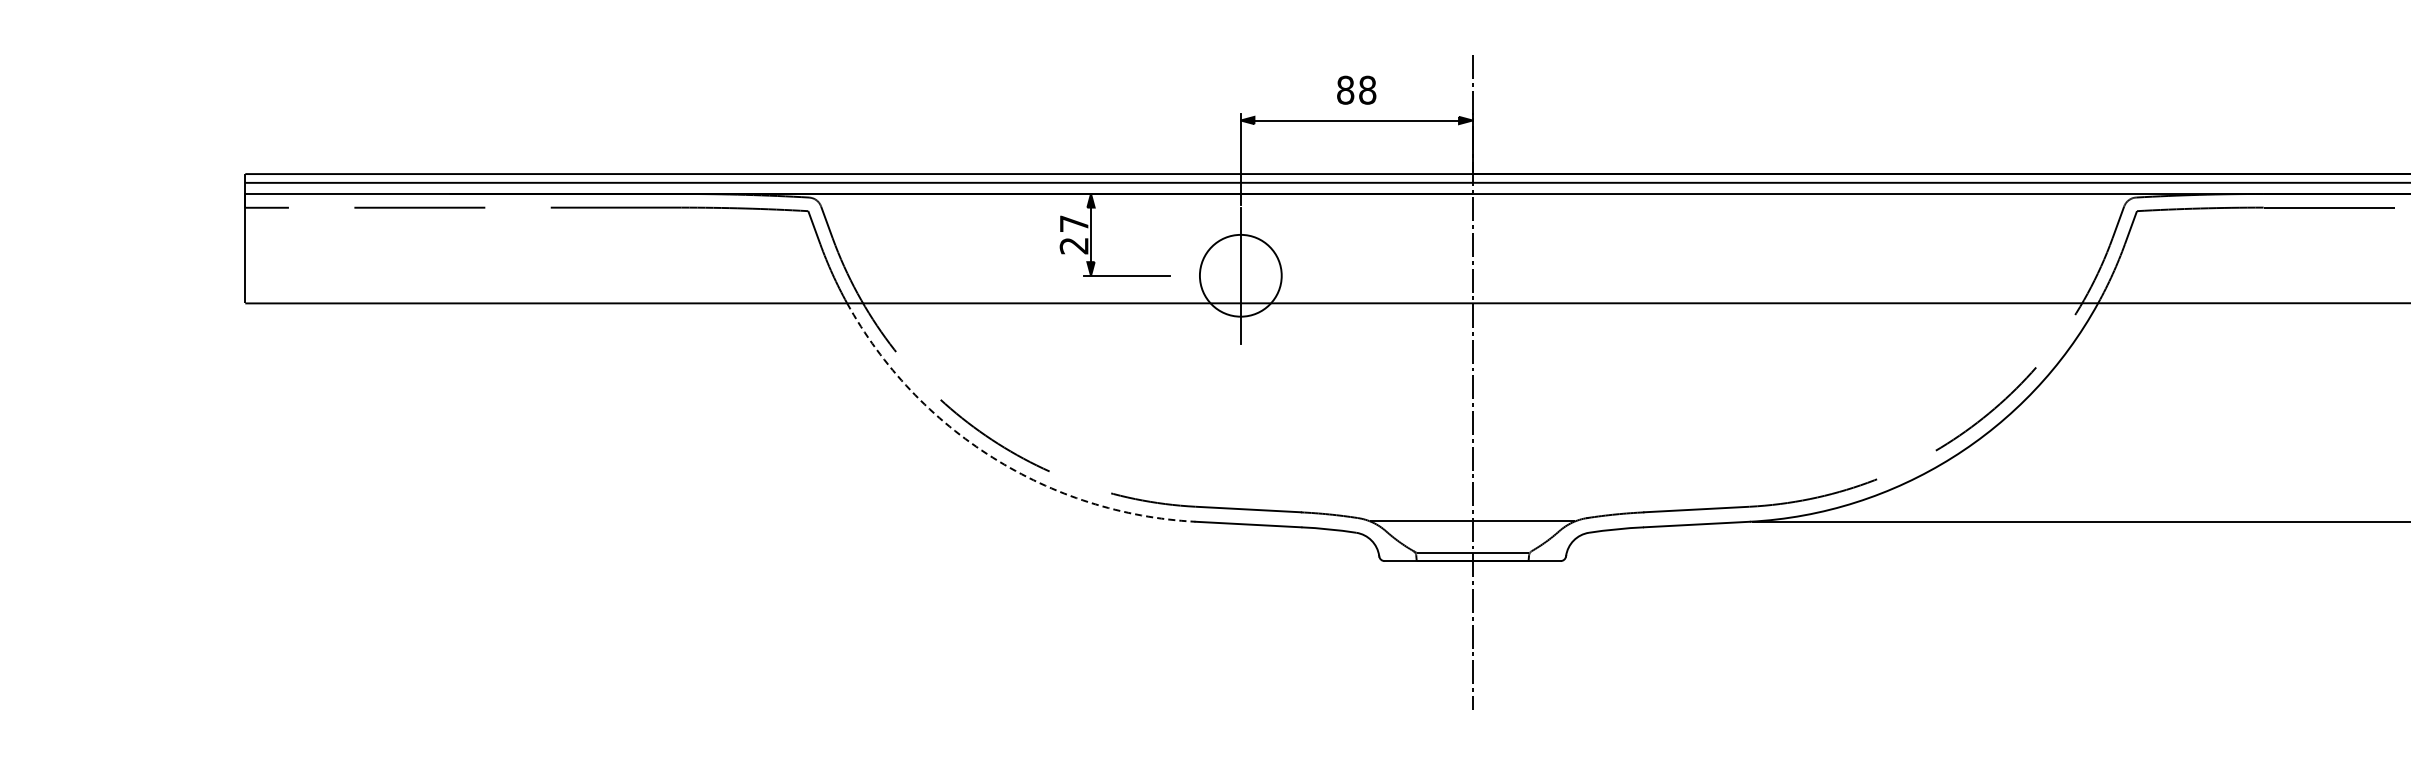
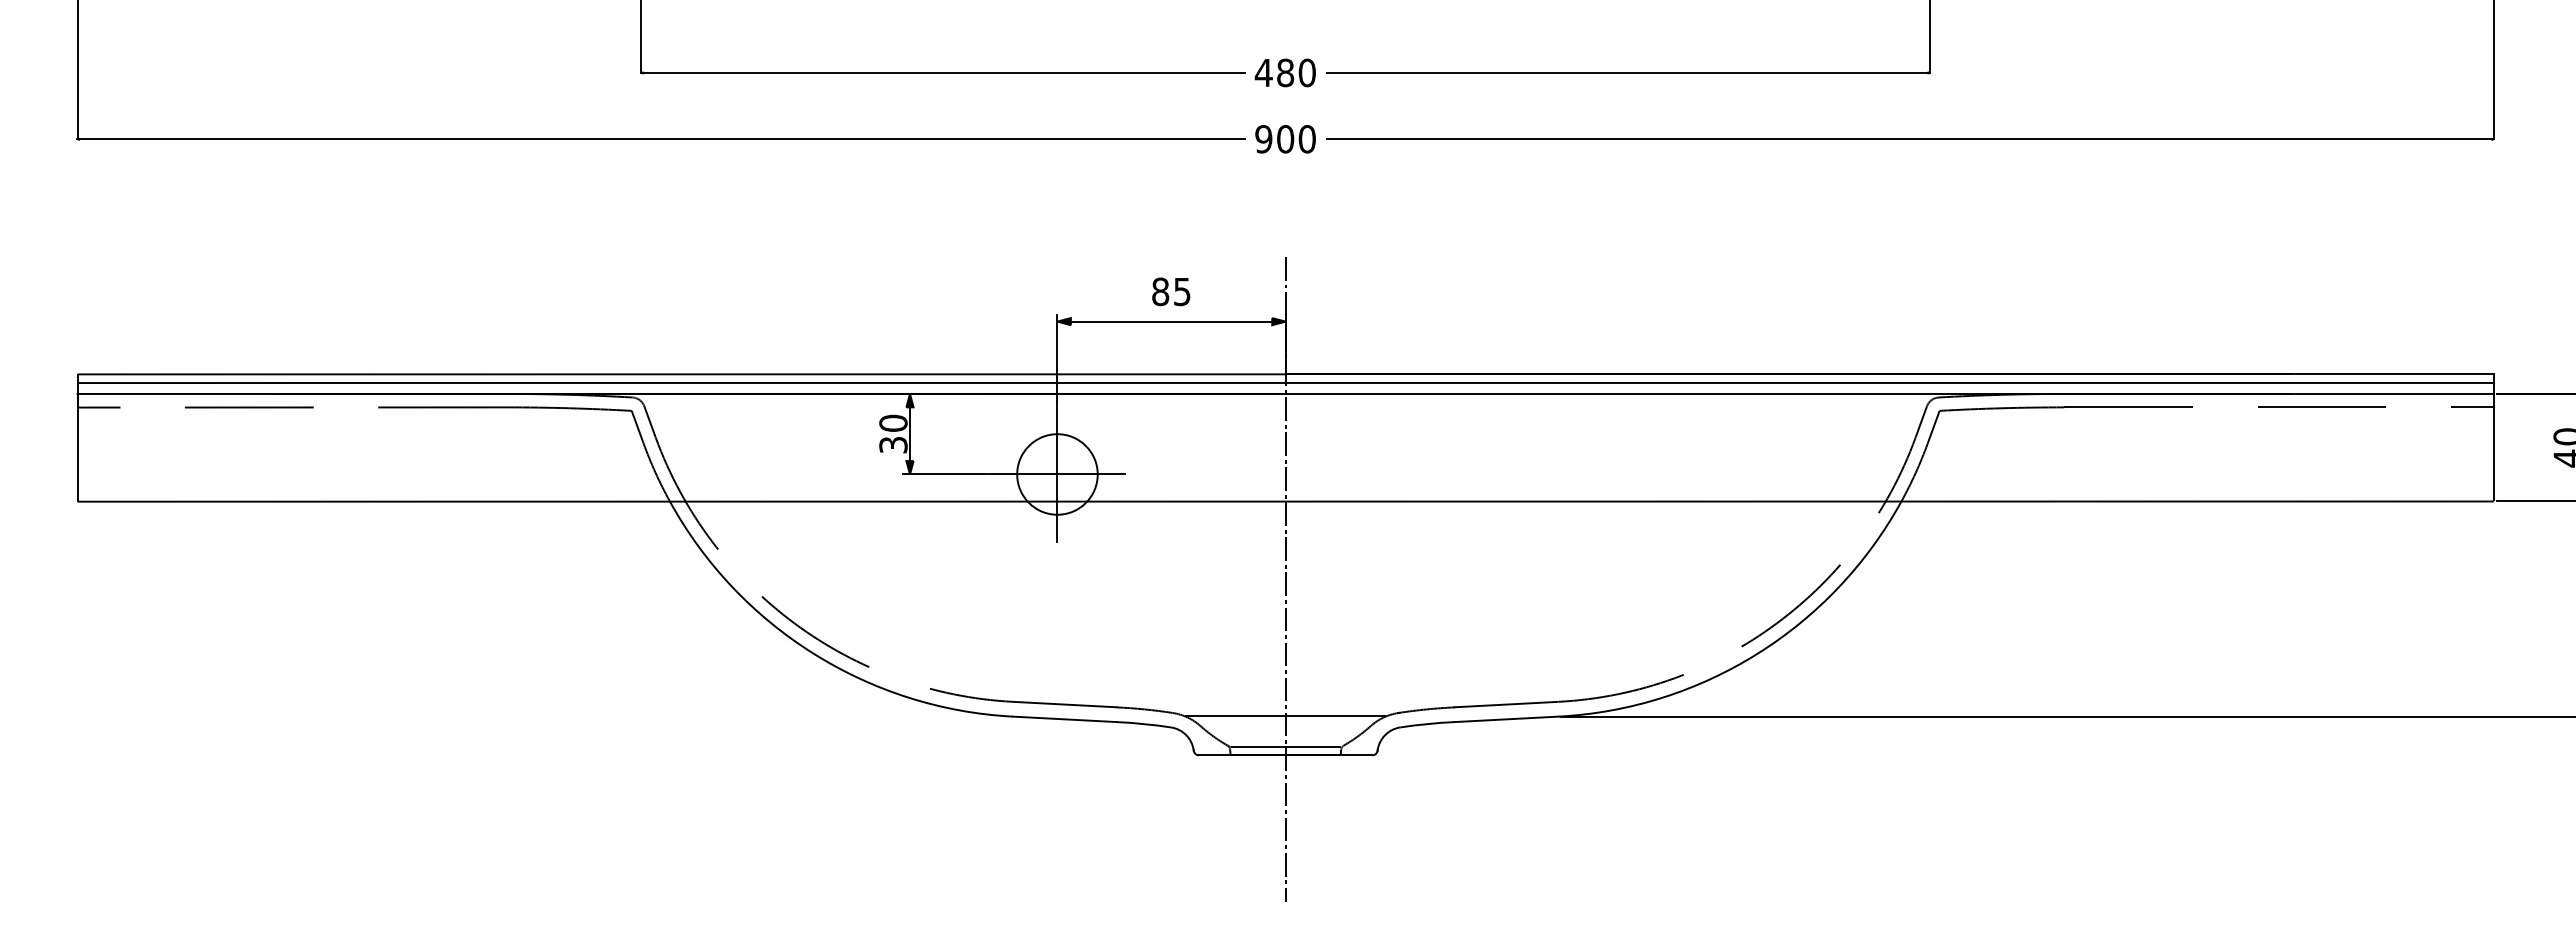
text: (1367, 89) -> (1182, 291), 88 -> 85
text: (1074, 234) -> (893, 433), 27 -> 30
line: (1240, 275) -> (1057, 474), added
arc: (992, 457) -> (813, 653), dashed -> solid

